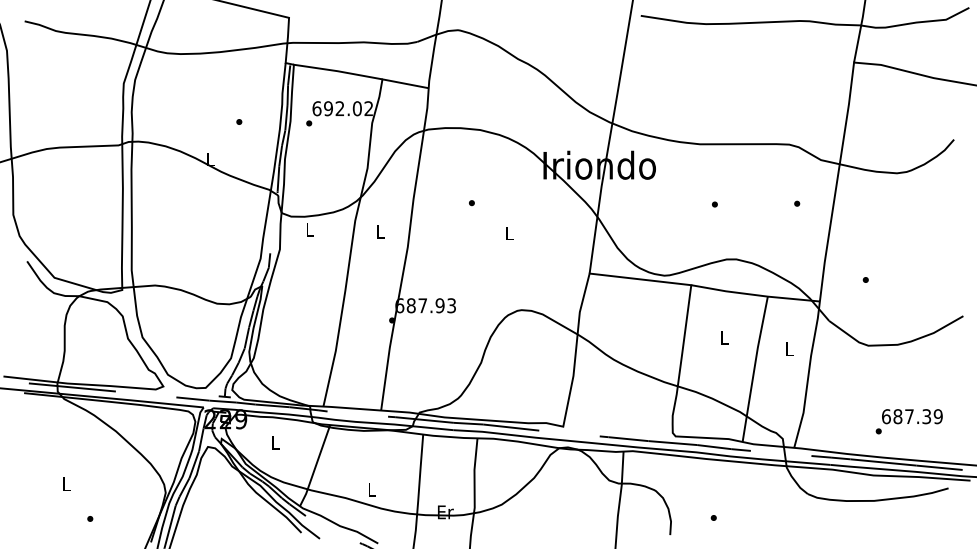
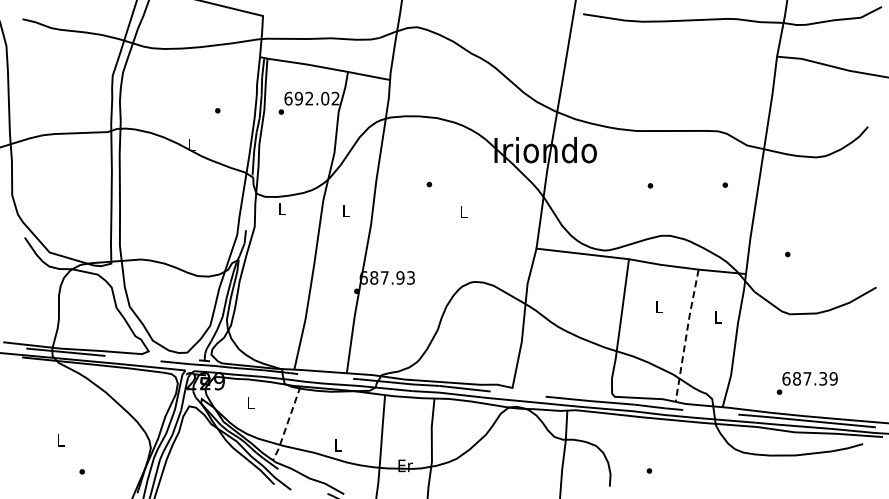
line: (754, 369) -> (686, 335), solid -> dashed
text: (908, 421) -> (806, 383), moved
line: (315, 466) -> (287, 424), solid -> dashed

